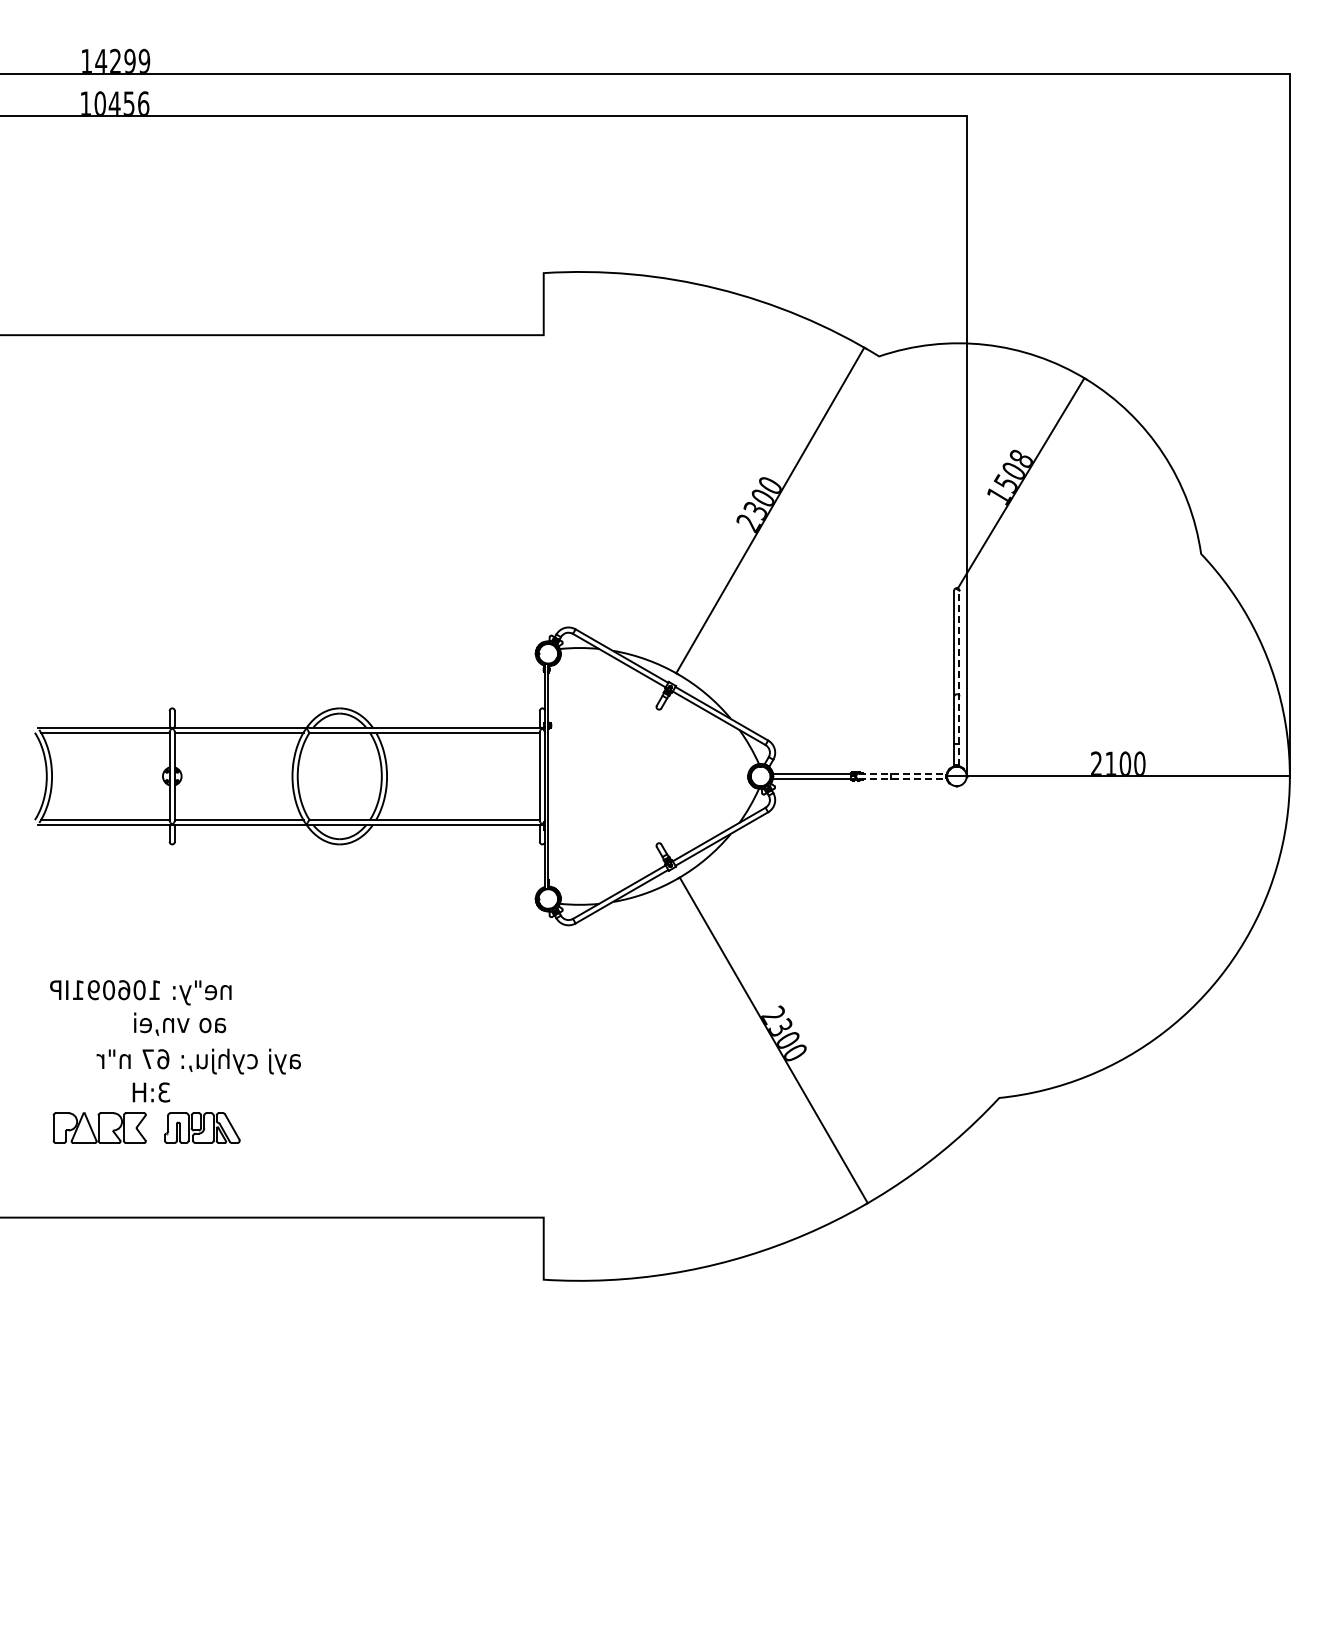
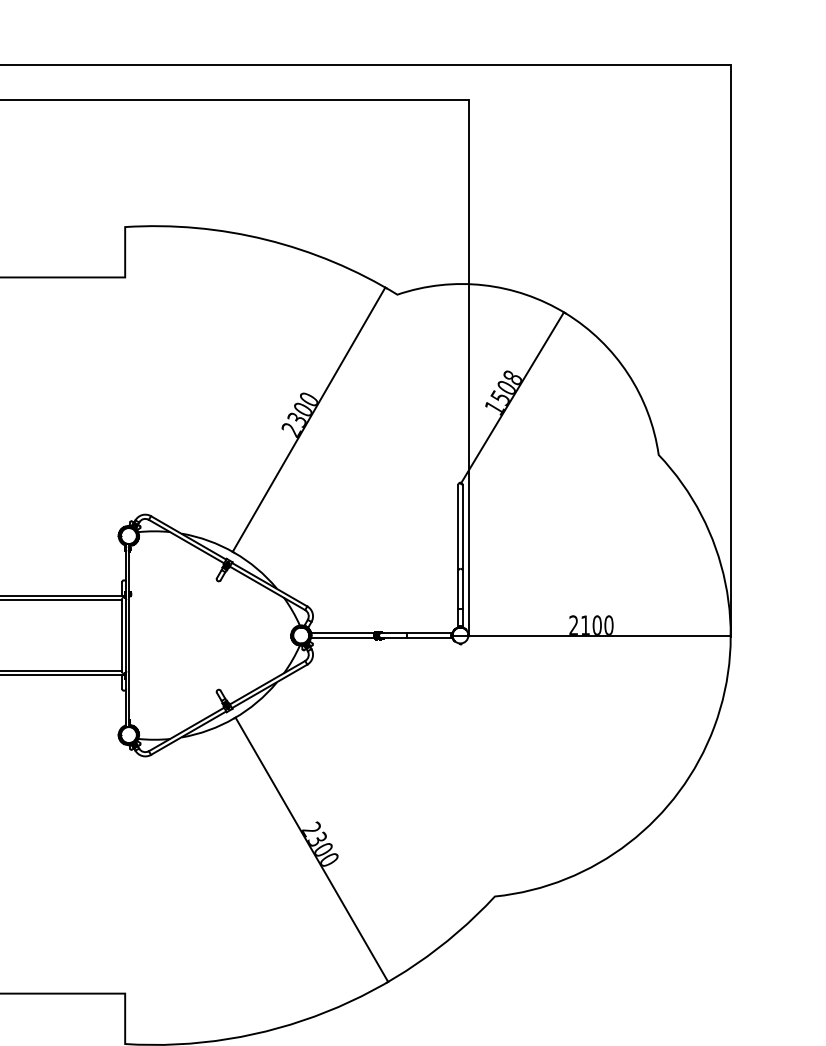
line: (959, 678) -> (462, 556), dashed -> solid
line: (903, 773) -> (417, 633), dashed -> solid
line: (903, 779) -> (417, 638), dashed -> solid

